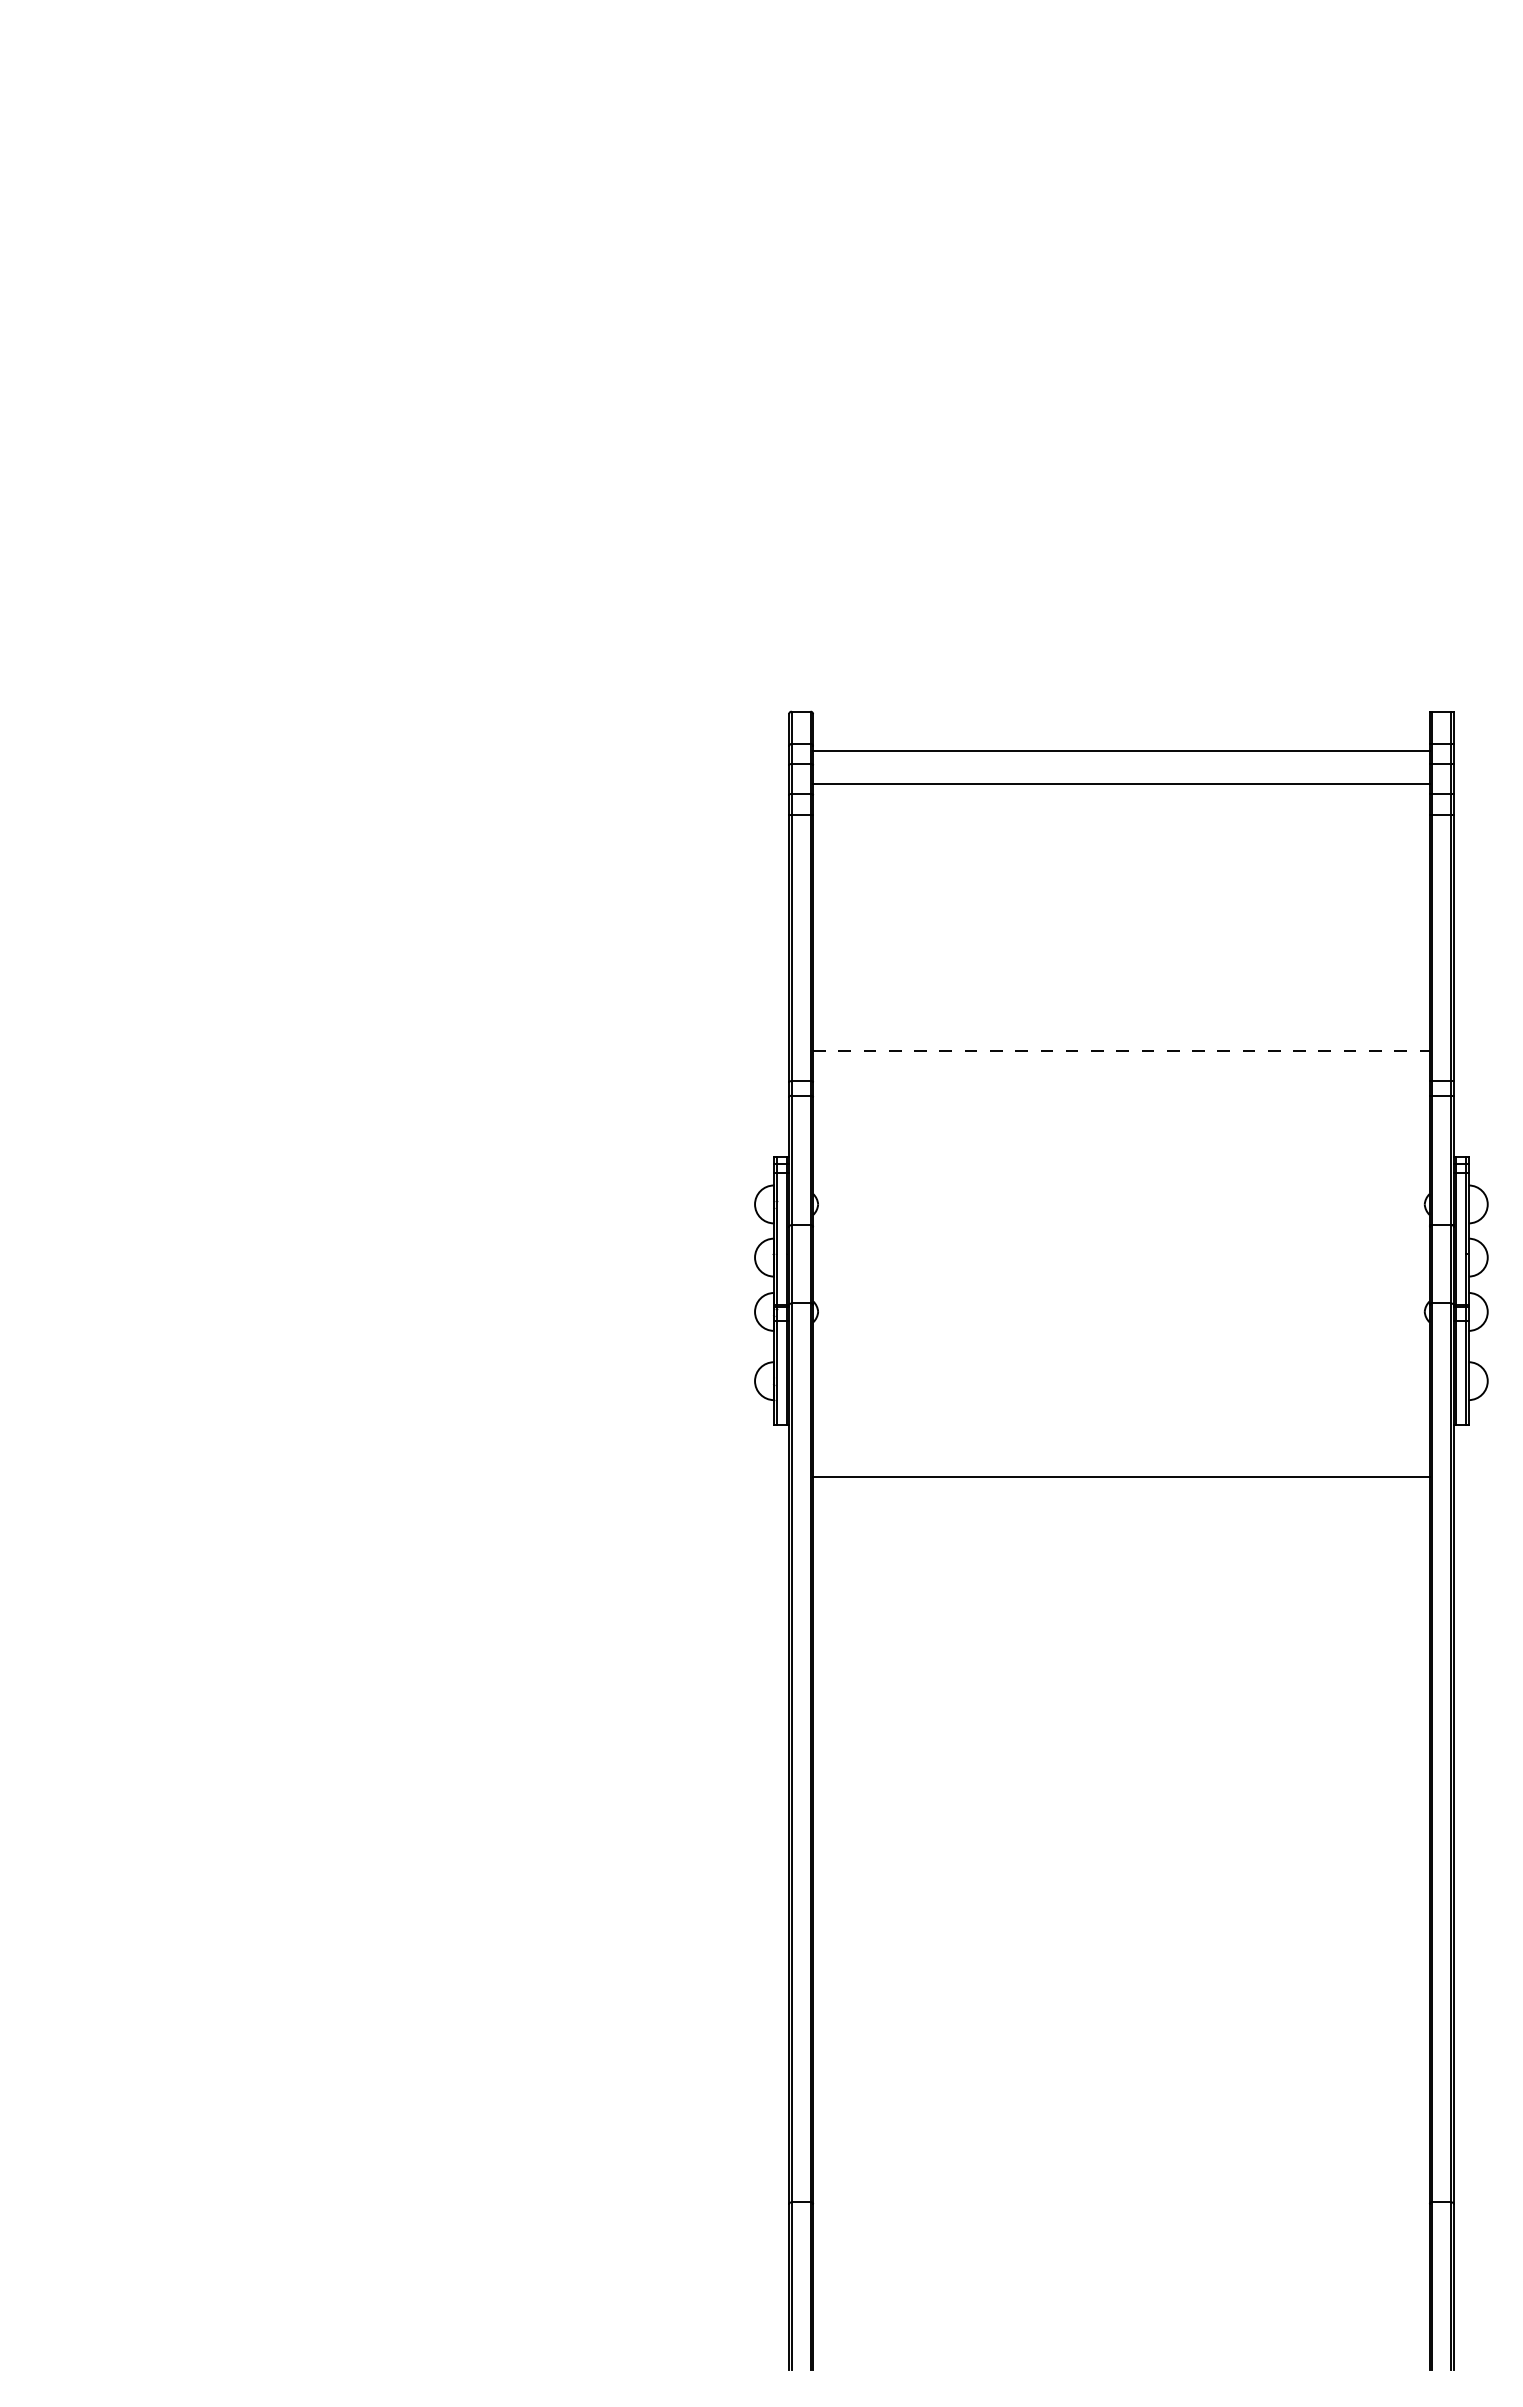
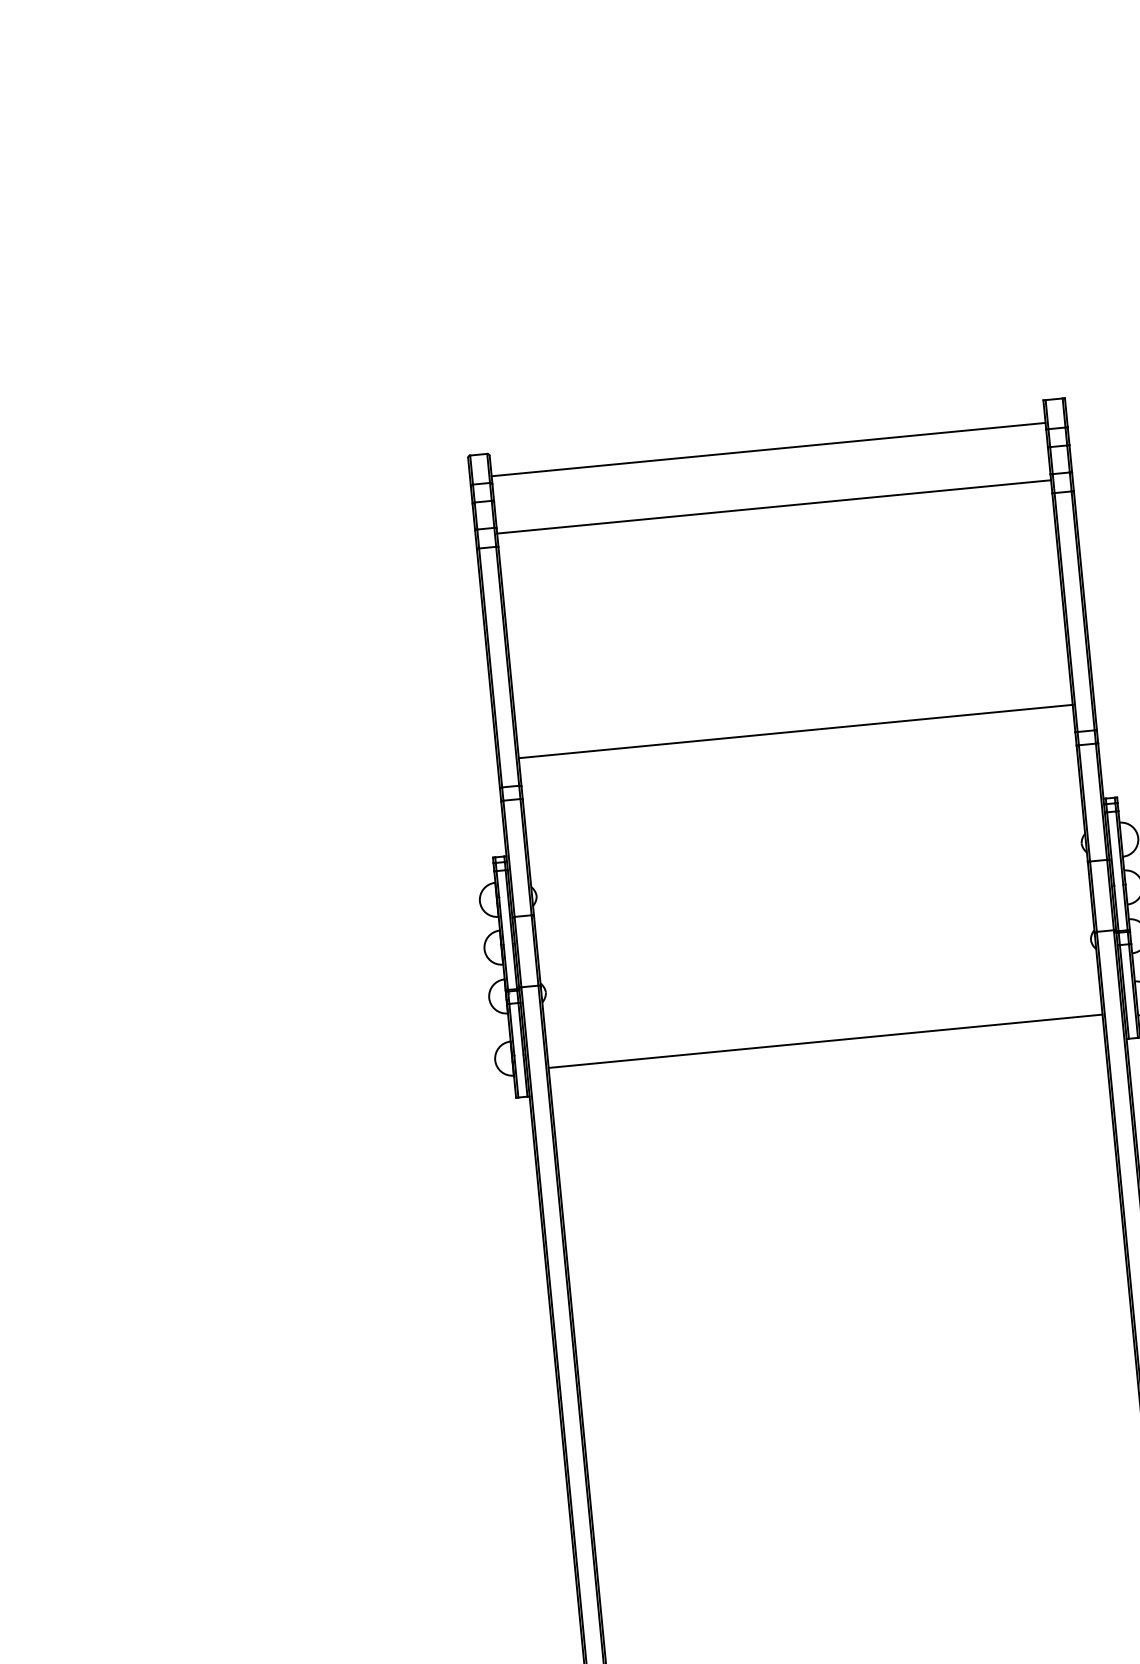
line: (1121, 750) -> (774, 506), moved
line: (1121, 783) -> (768, 449), moved
line: (1121, 1050) -> (795, 731), dashed -> solid
line: (1121, 1477) -> (825, 1041), moved

